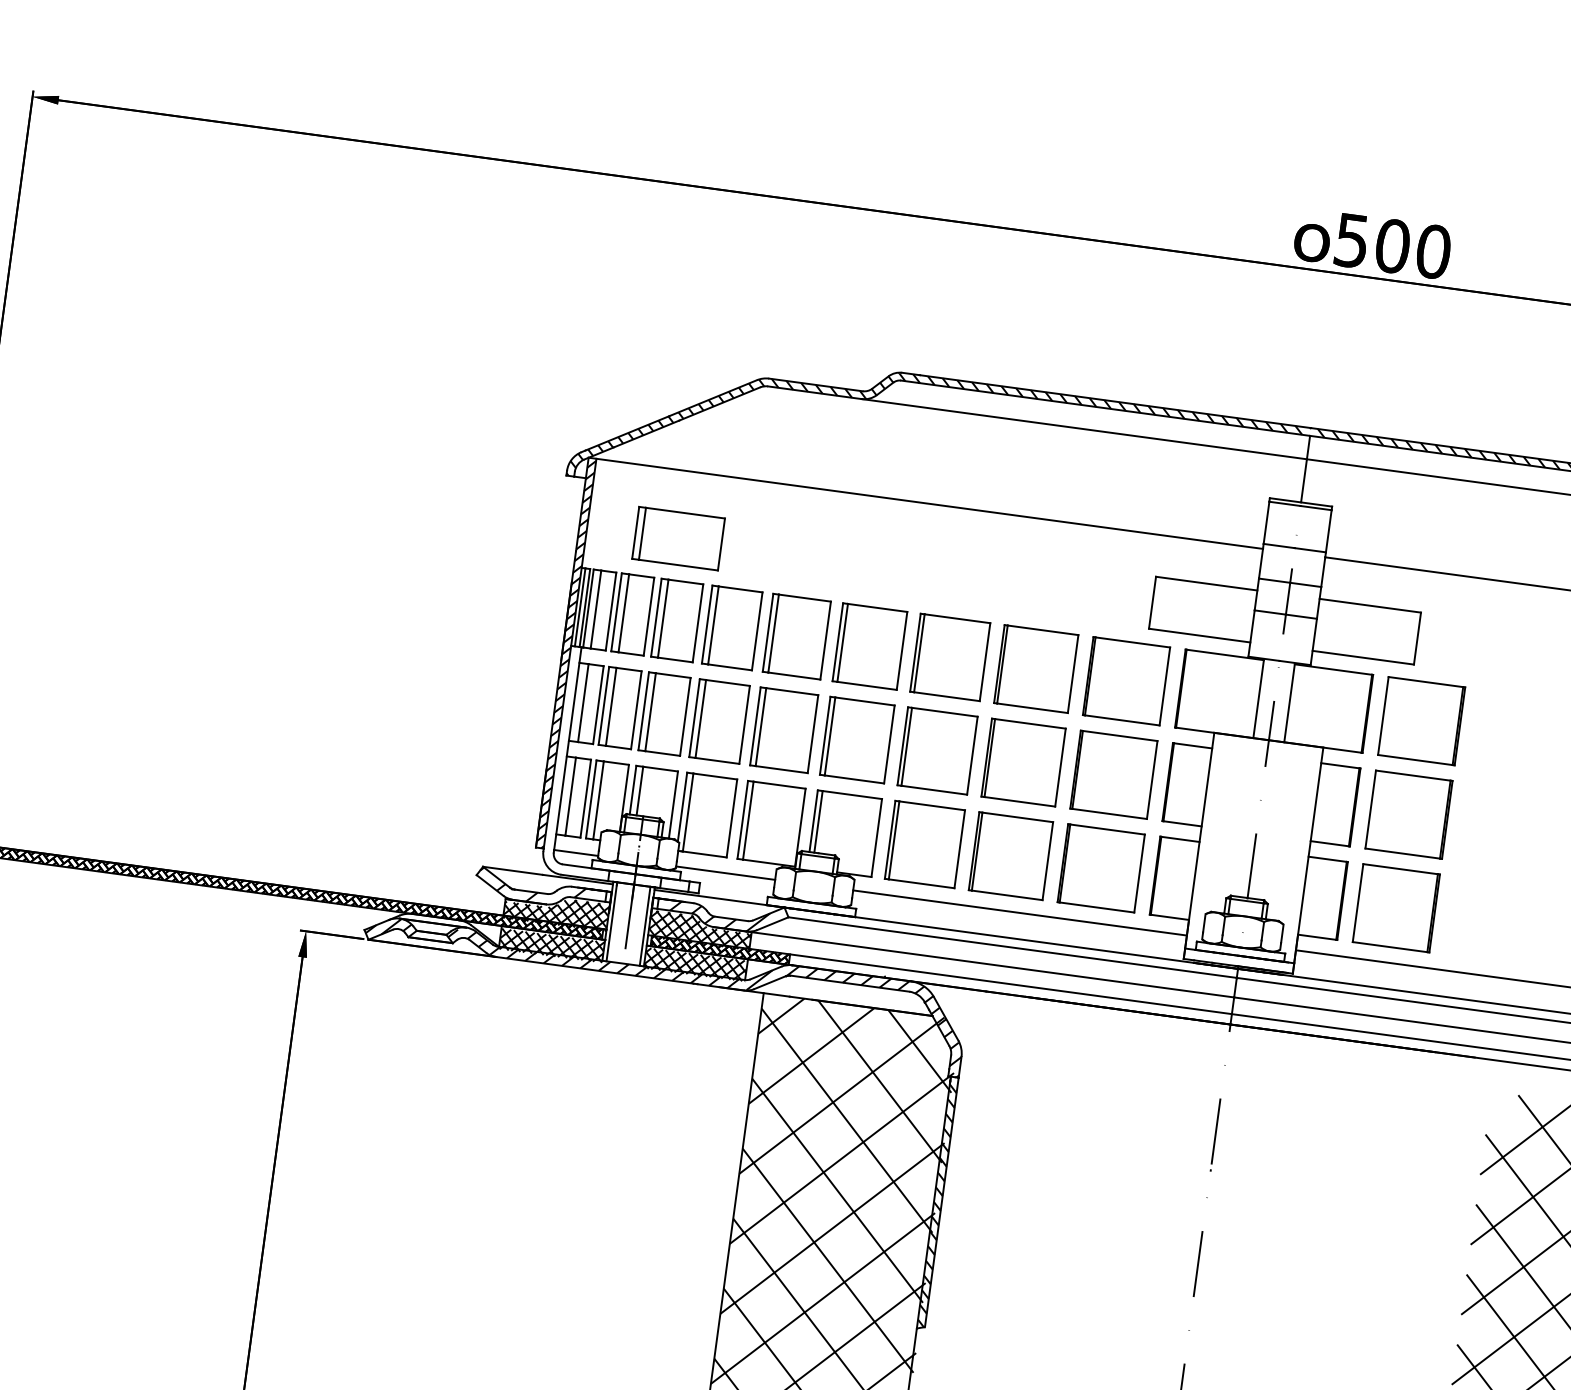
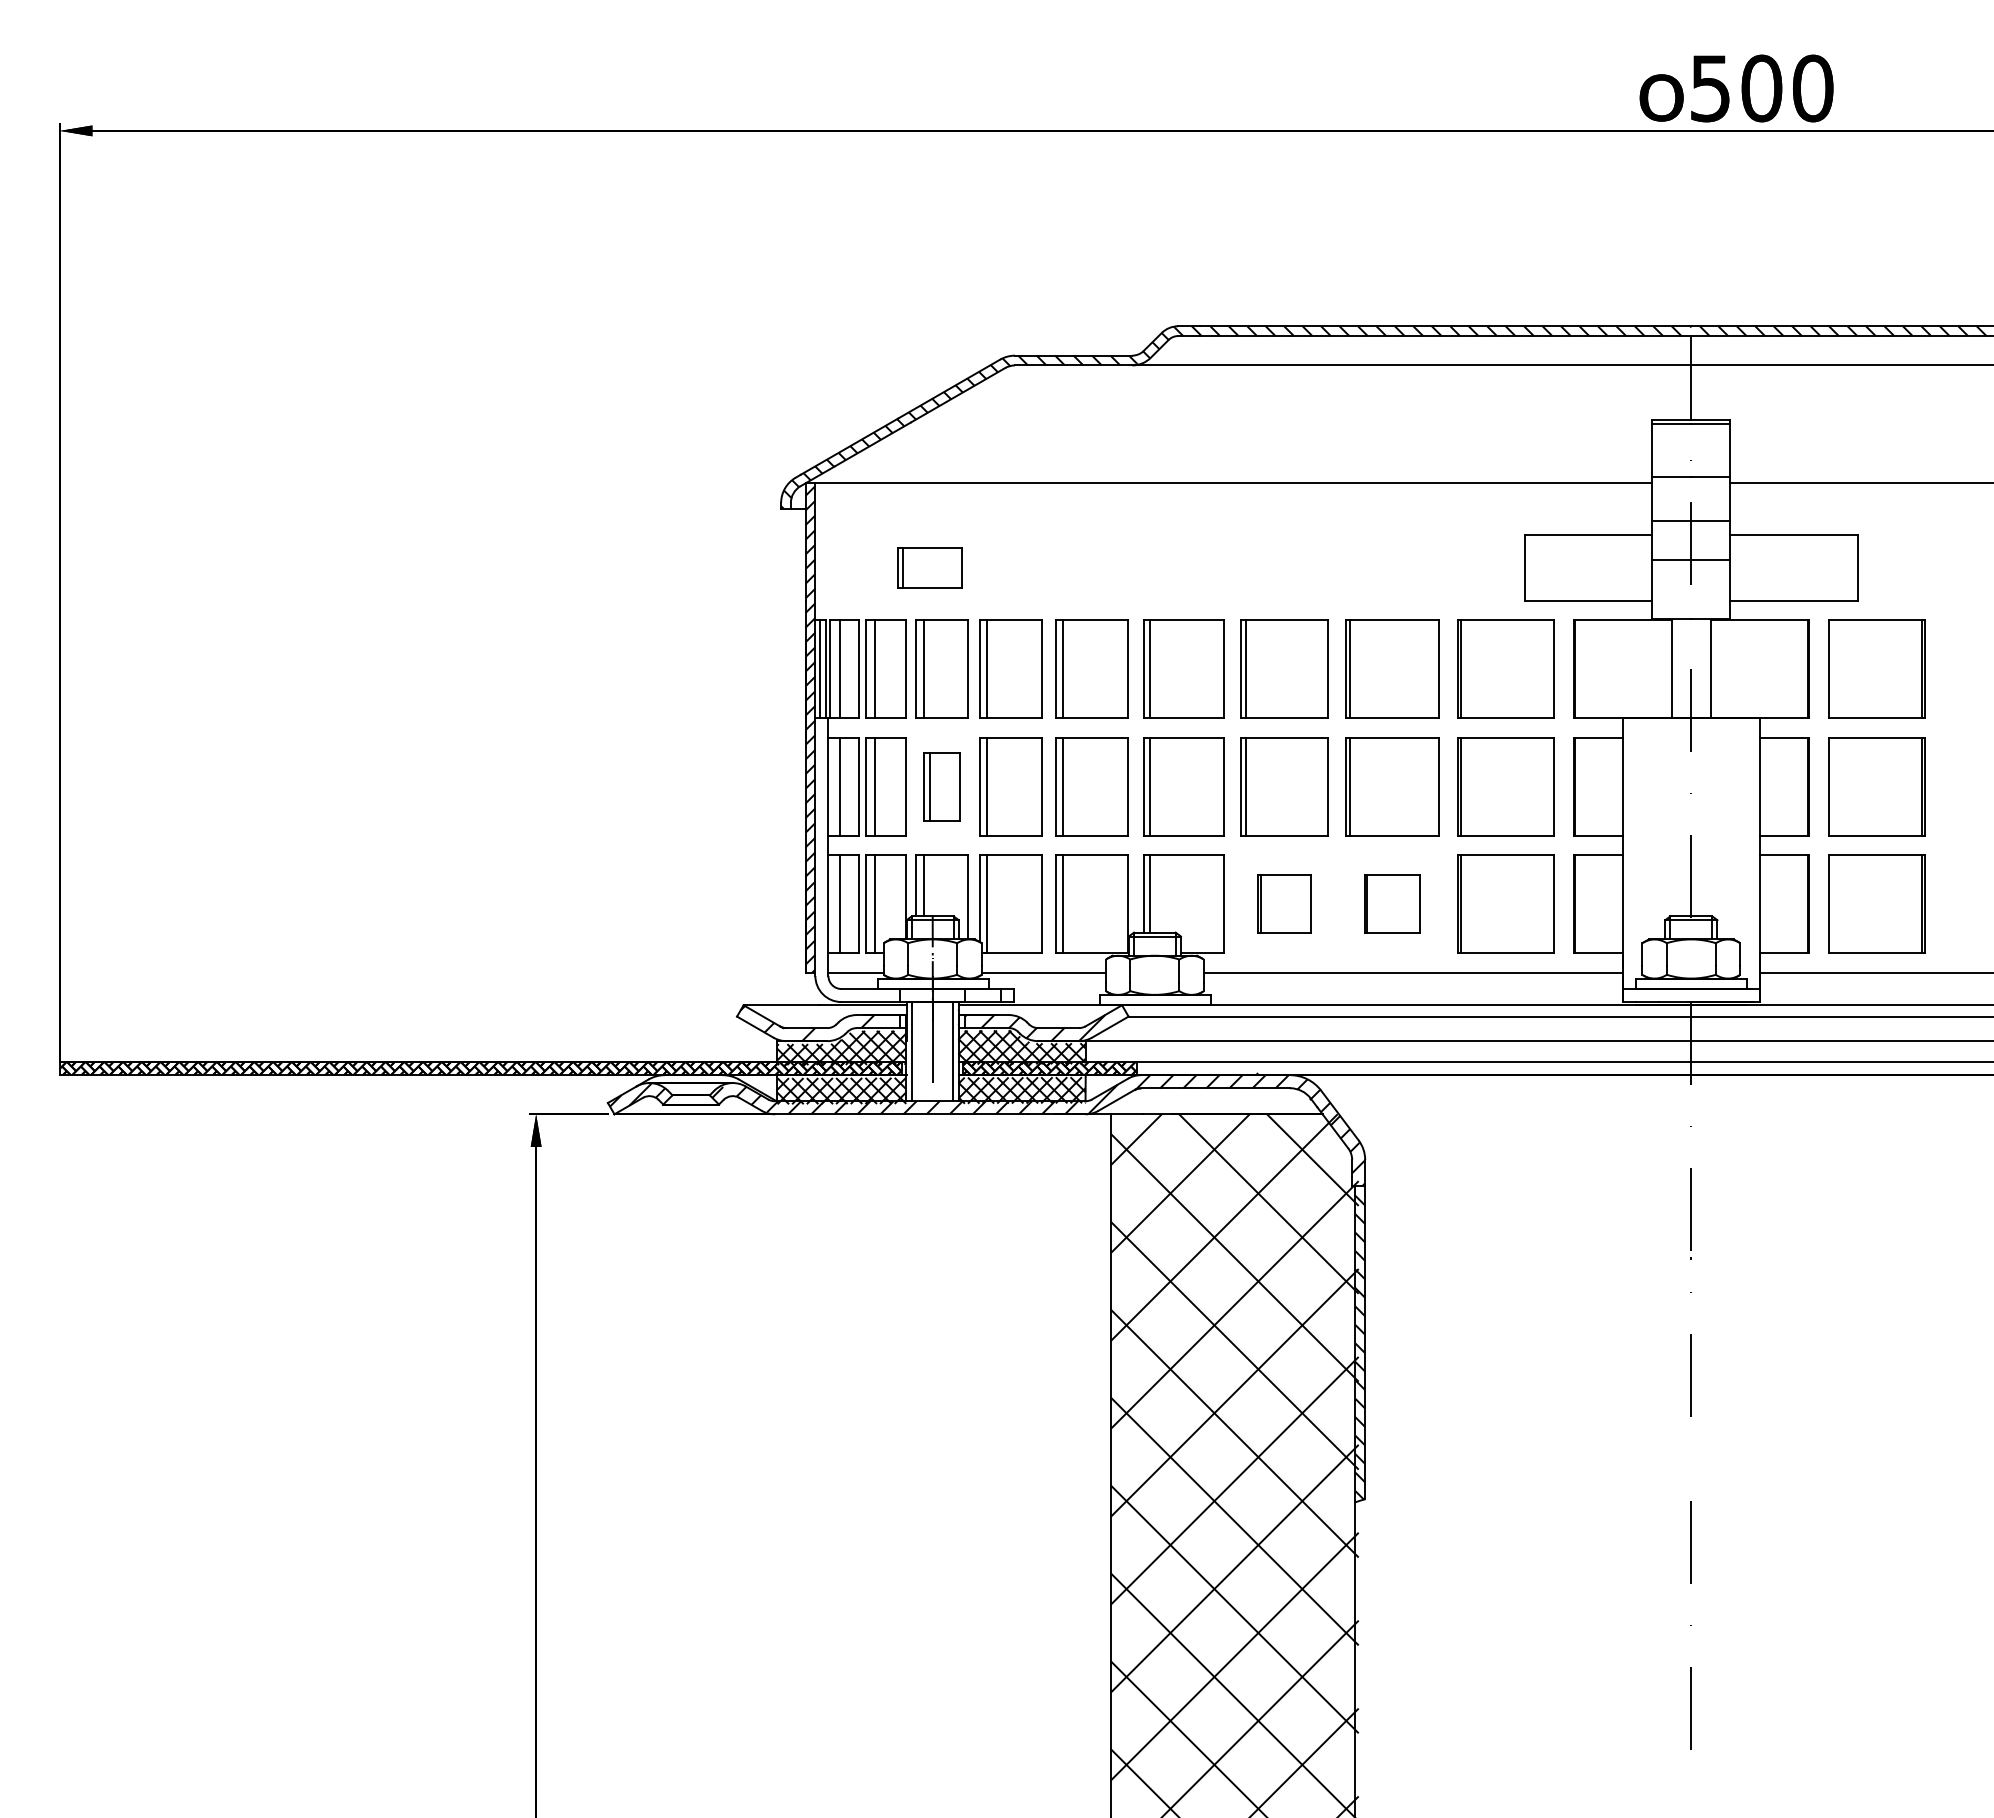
part: (678, 538) -> (929, 567), size x0.6
part: (664, 713) -> (941, 786), size x0.7
part: (924, 843) -> (1284, 903), size x0.6
part: (1010, 855) -> (1392, 903), size x0.6

